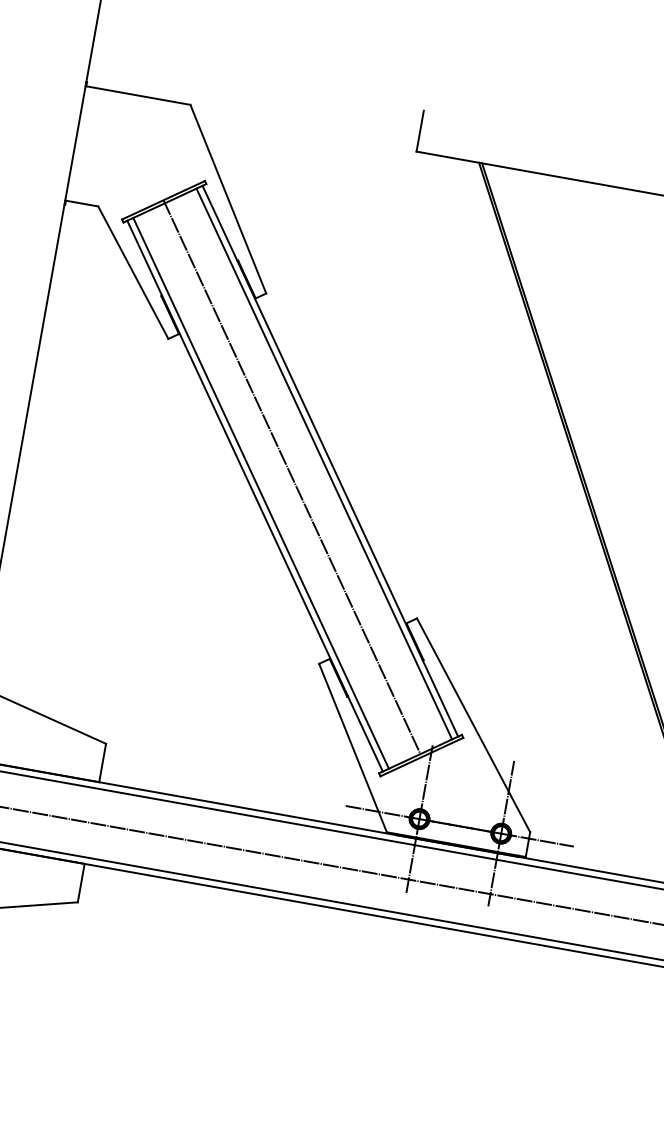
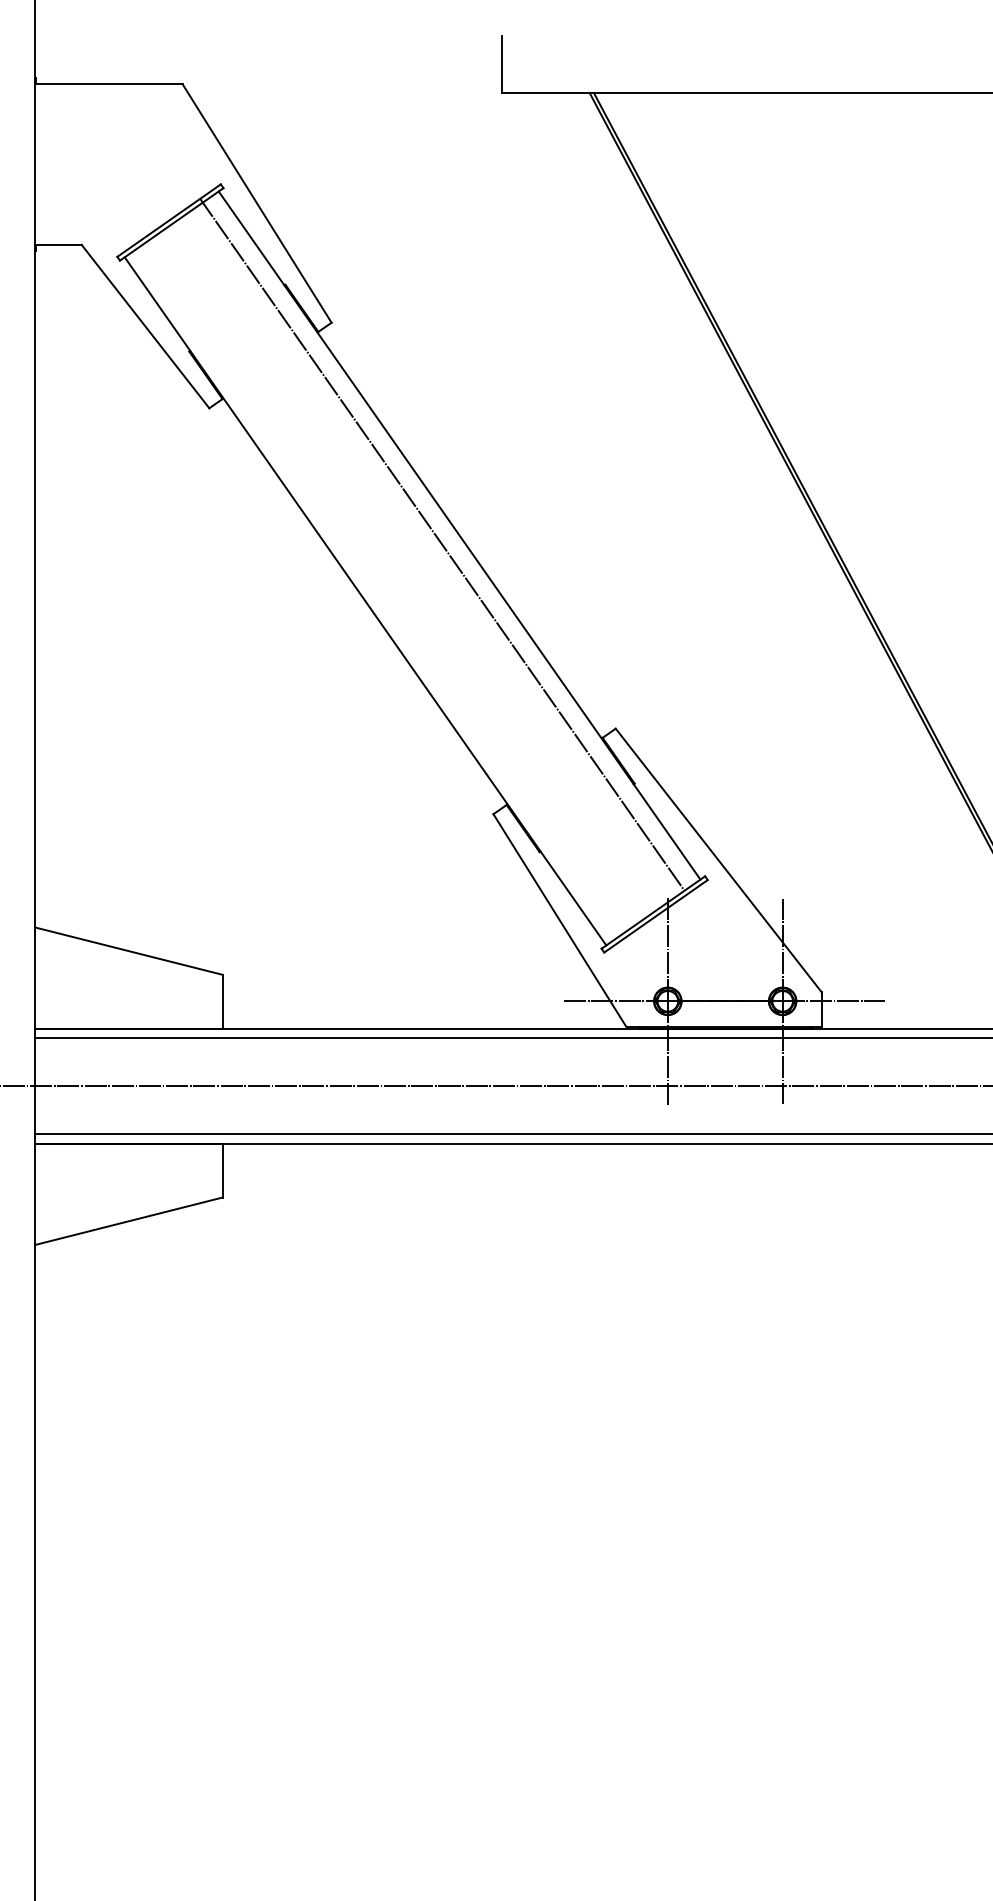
line: (323, 463) -> (451, 540), removed
line: (292, 477) -> (442, 544), moved
line: (260, 493) -> (372, 596), removed

